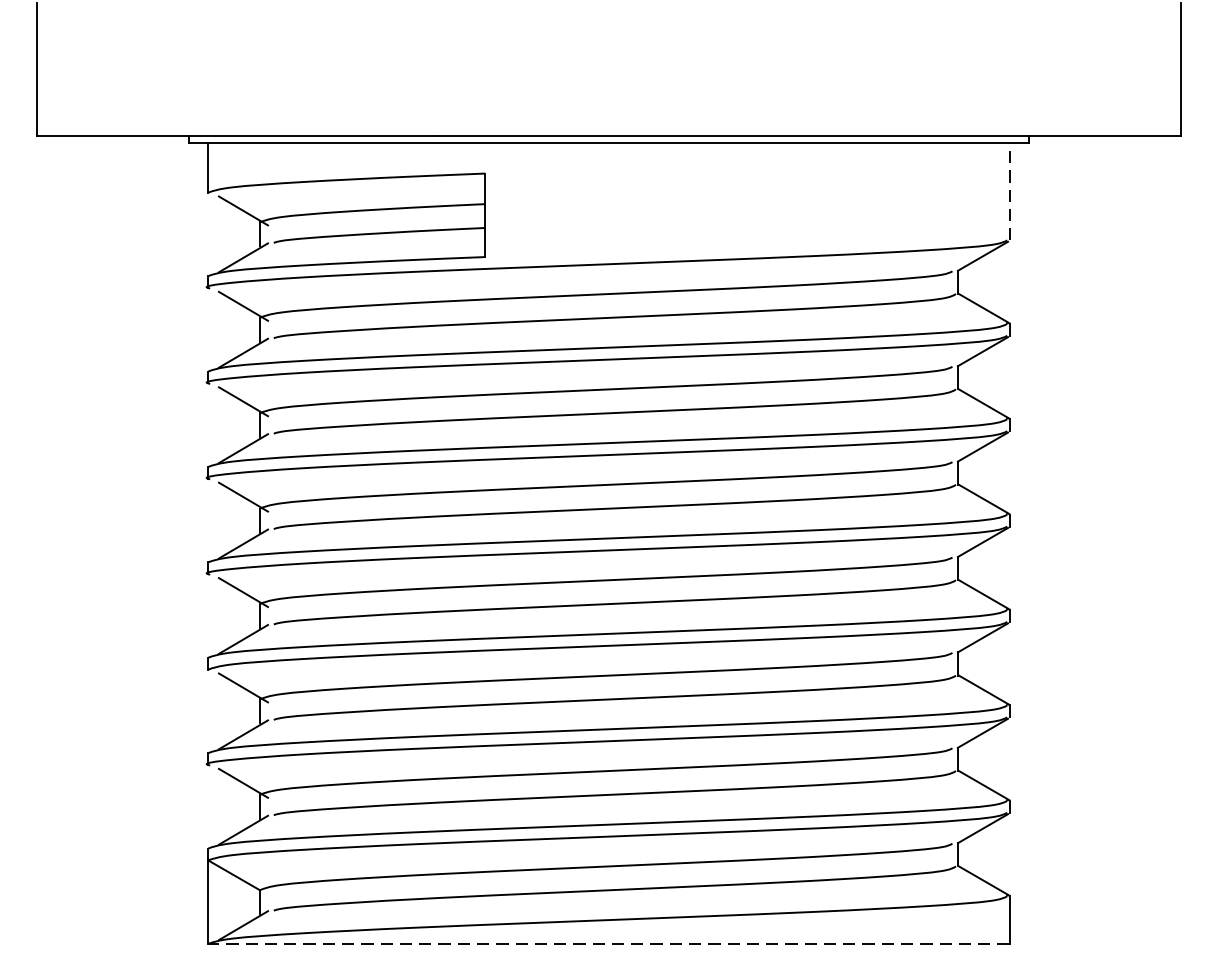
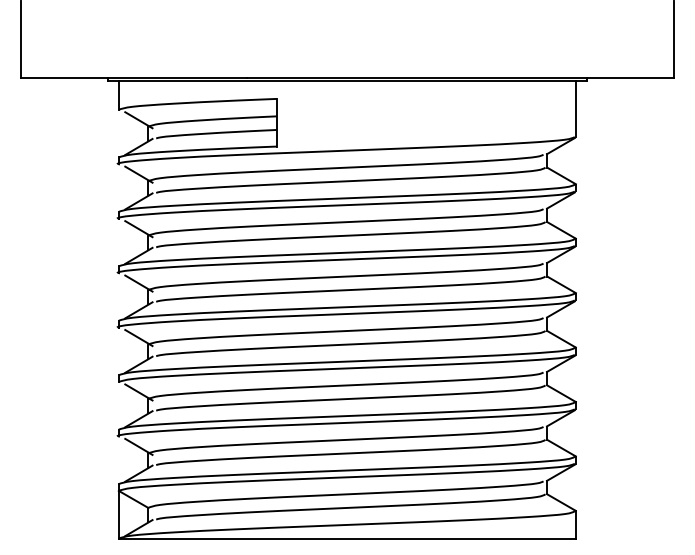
line: (1010, 192) -> (576, 109), dashed -> solid
line: (609, 943) -> (347, 538), dashed -> solid

